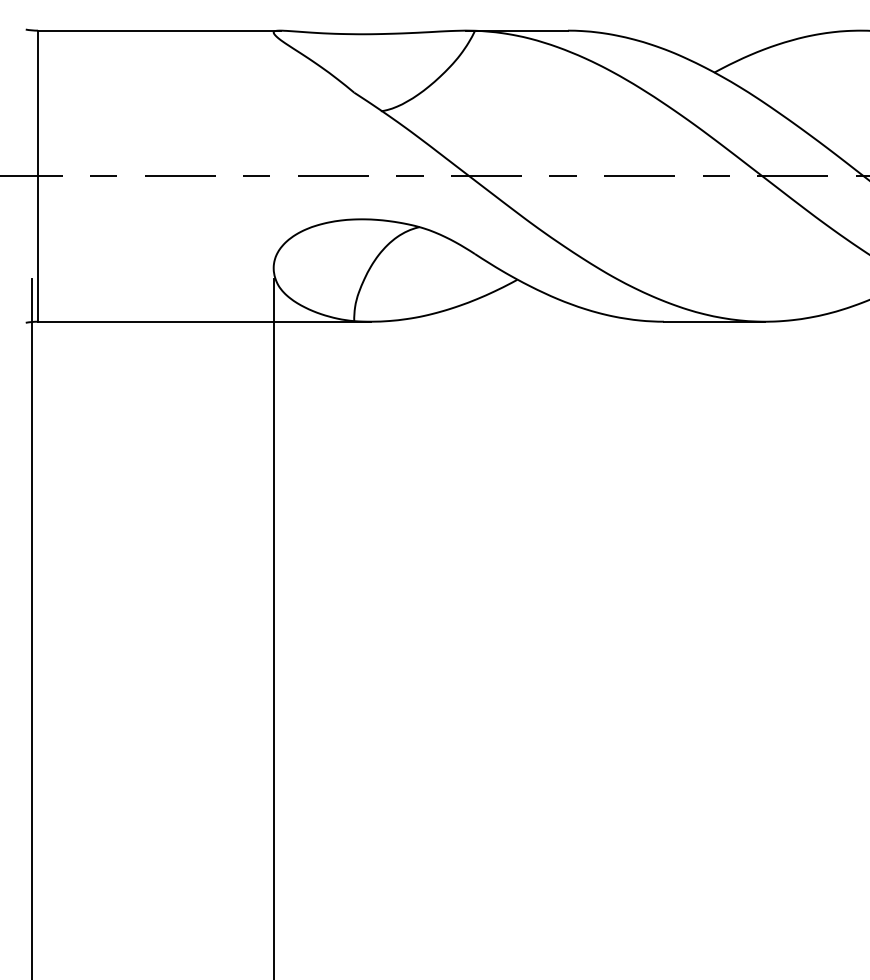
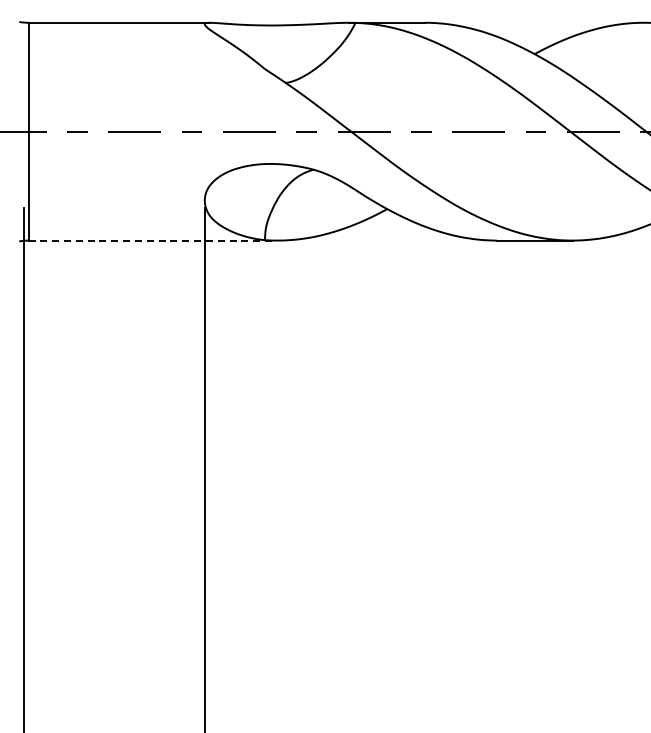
line: (205, 321) -> (153, 240), solid -> dashed

